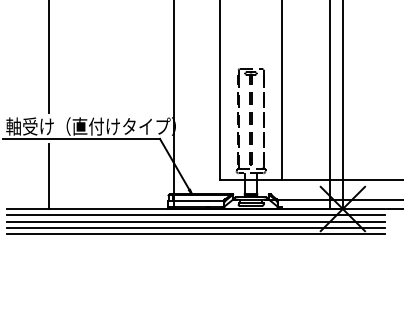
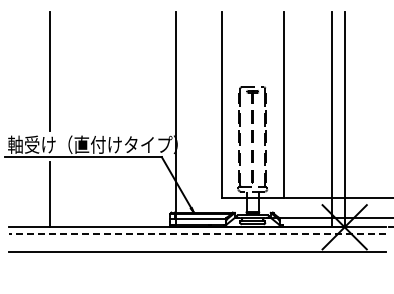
line: (195, 215) -> (197, 233), solid -> dashed
line: (195, 221) -> (197, 239), removed
line: (195, 227) -> (197, 245), removed

